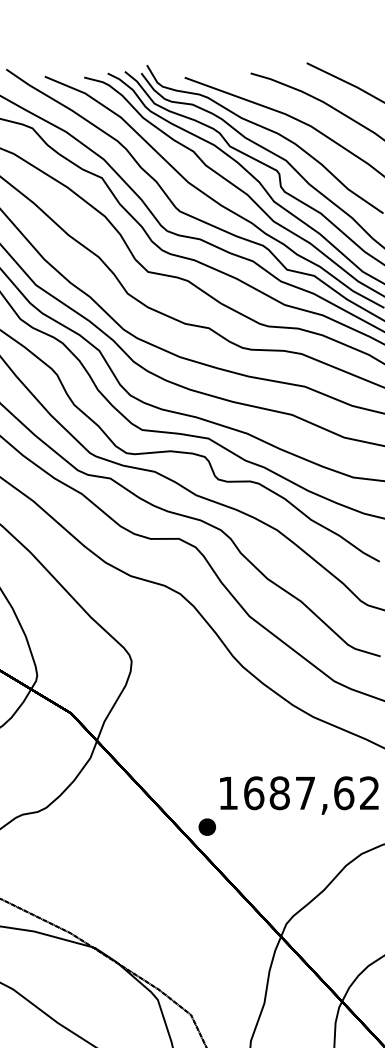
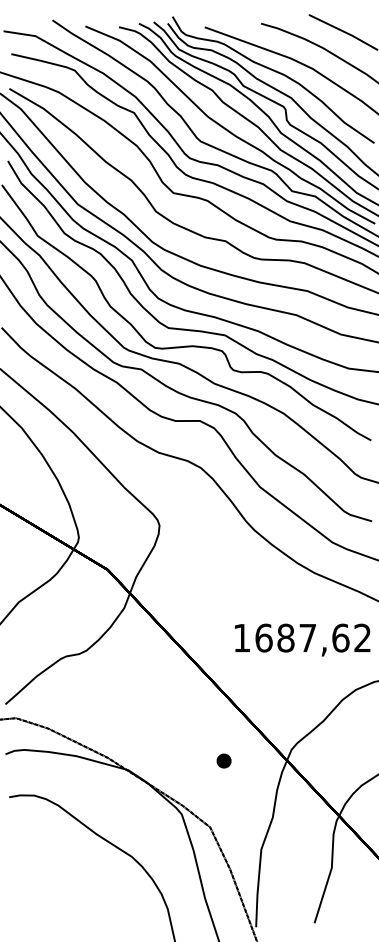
part: (206, 826) -> (223, 760), moved

